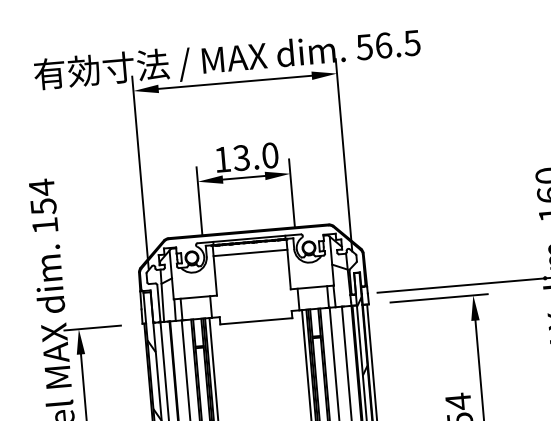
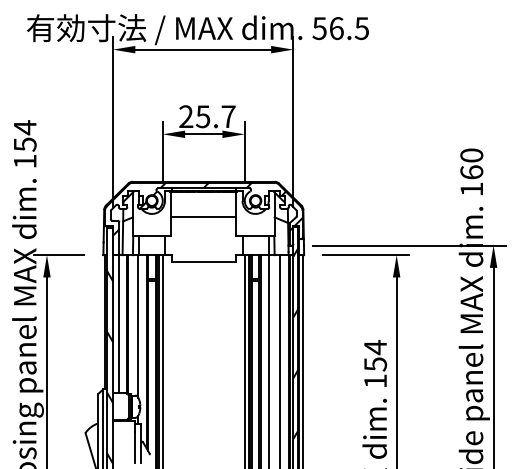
text: (246, 157) -> (207, 116), 13.0 -> 25.7
line: (250, 252) -> (203, 216), moved
hatch: (255, 261) -> (207, 208), added

